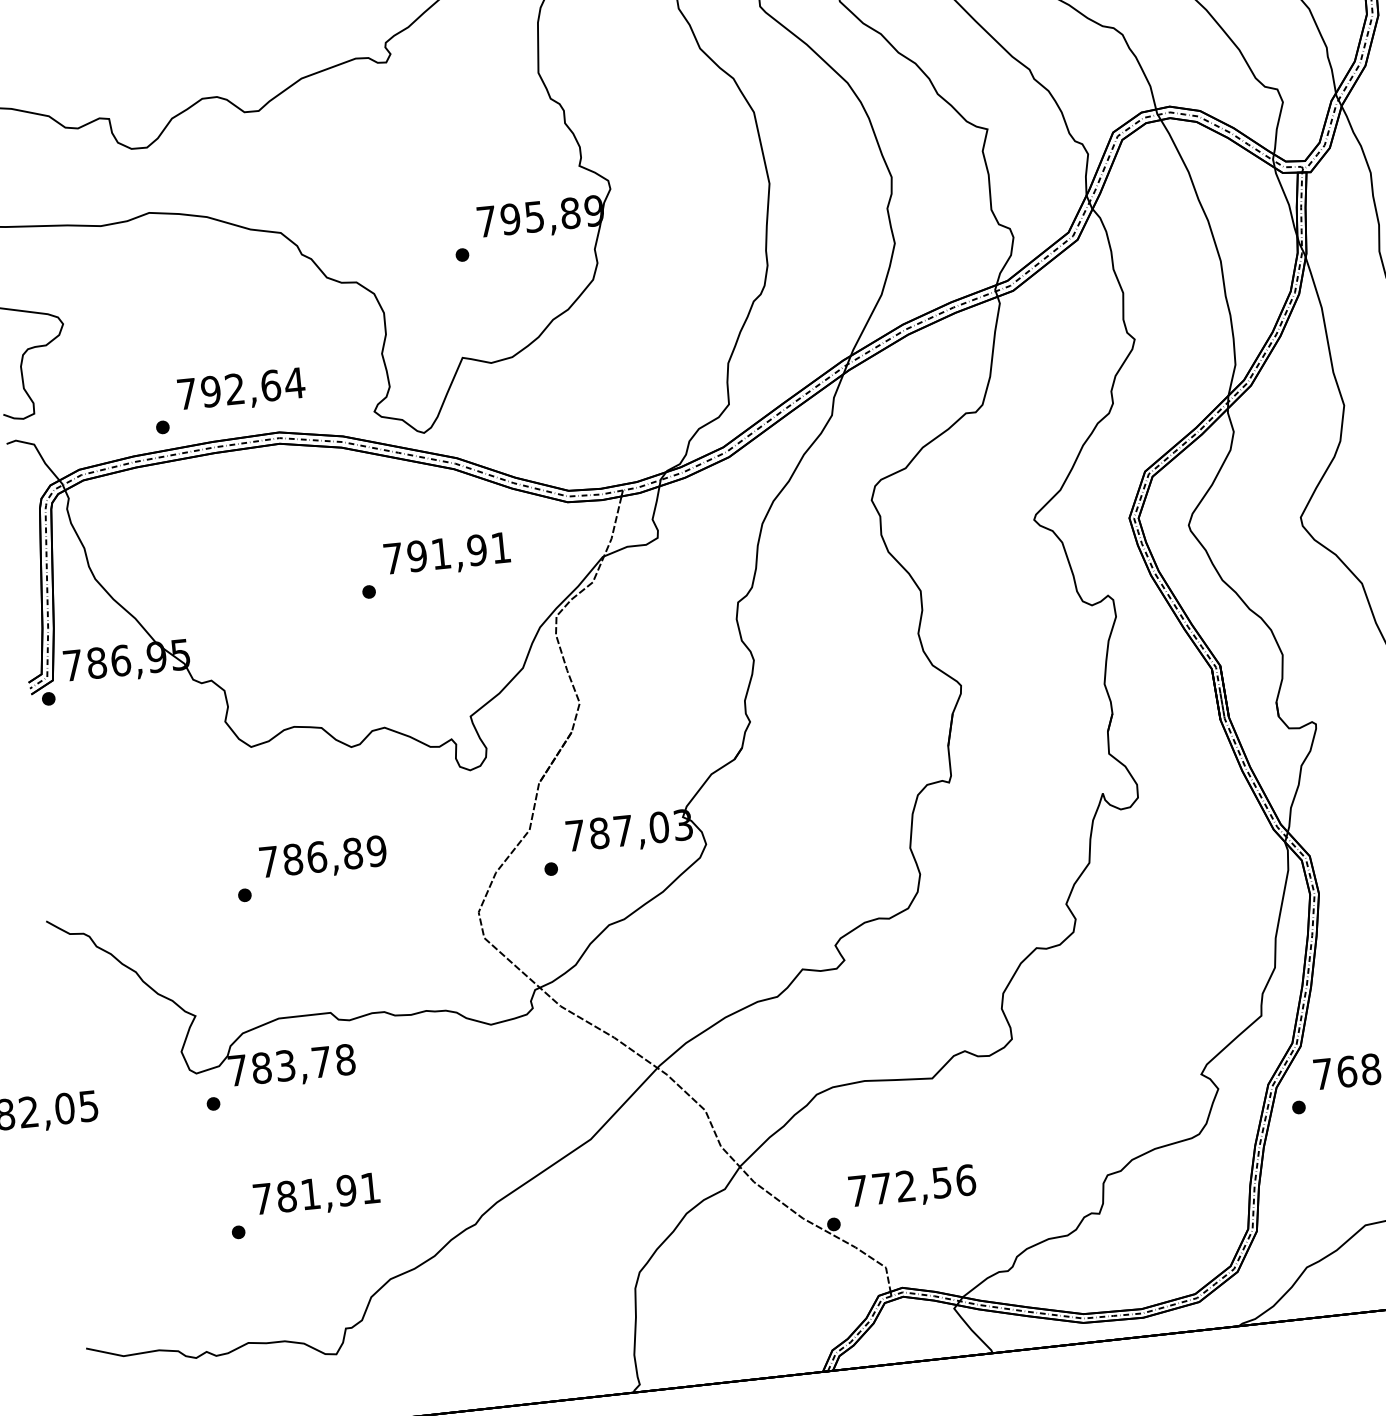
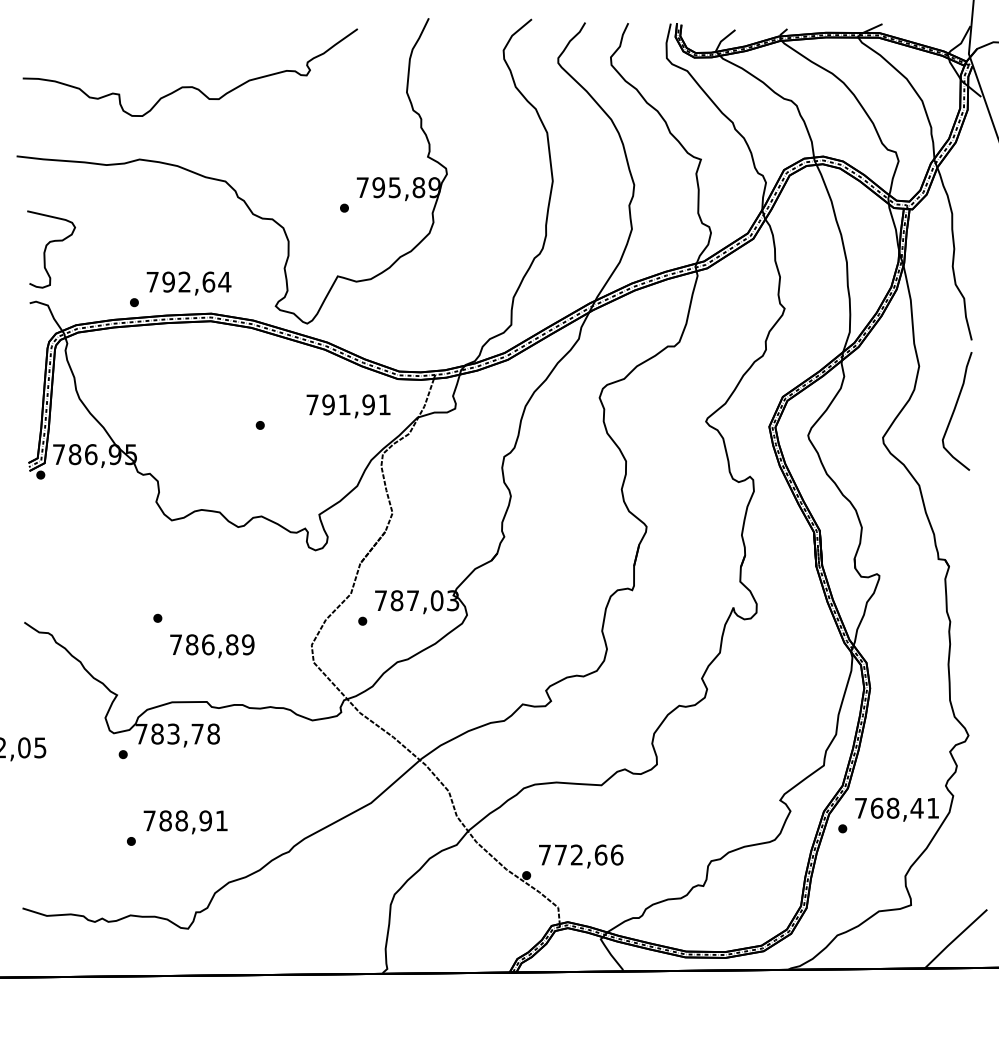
text: (447, 555) -> (348, 406), moved
text: (323, 859) -> (212, 646), moved
text: (941, 1181) -> (600, 854), 772,56 -> 772,66
text: (310, 1193) -> (181, 820), 781,91 -> 788,91

